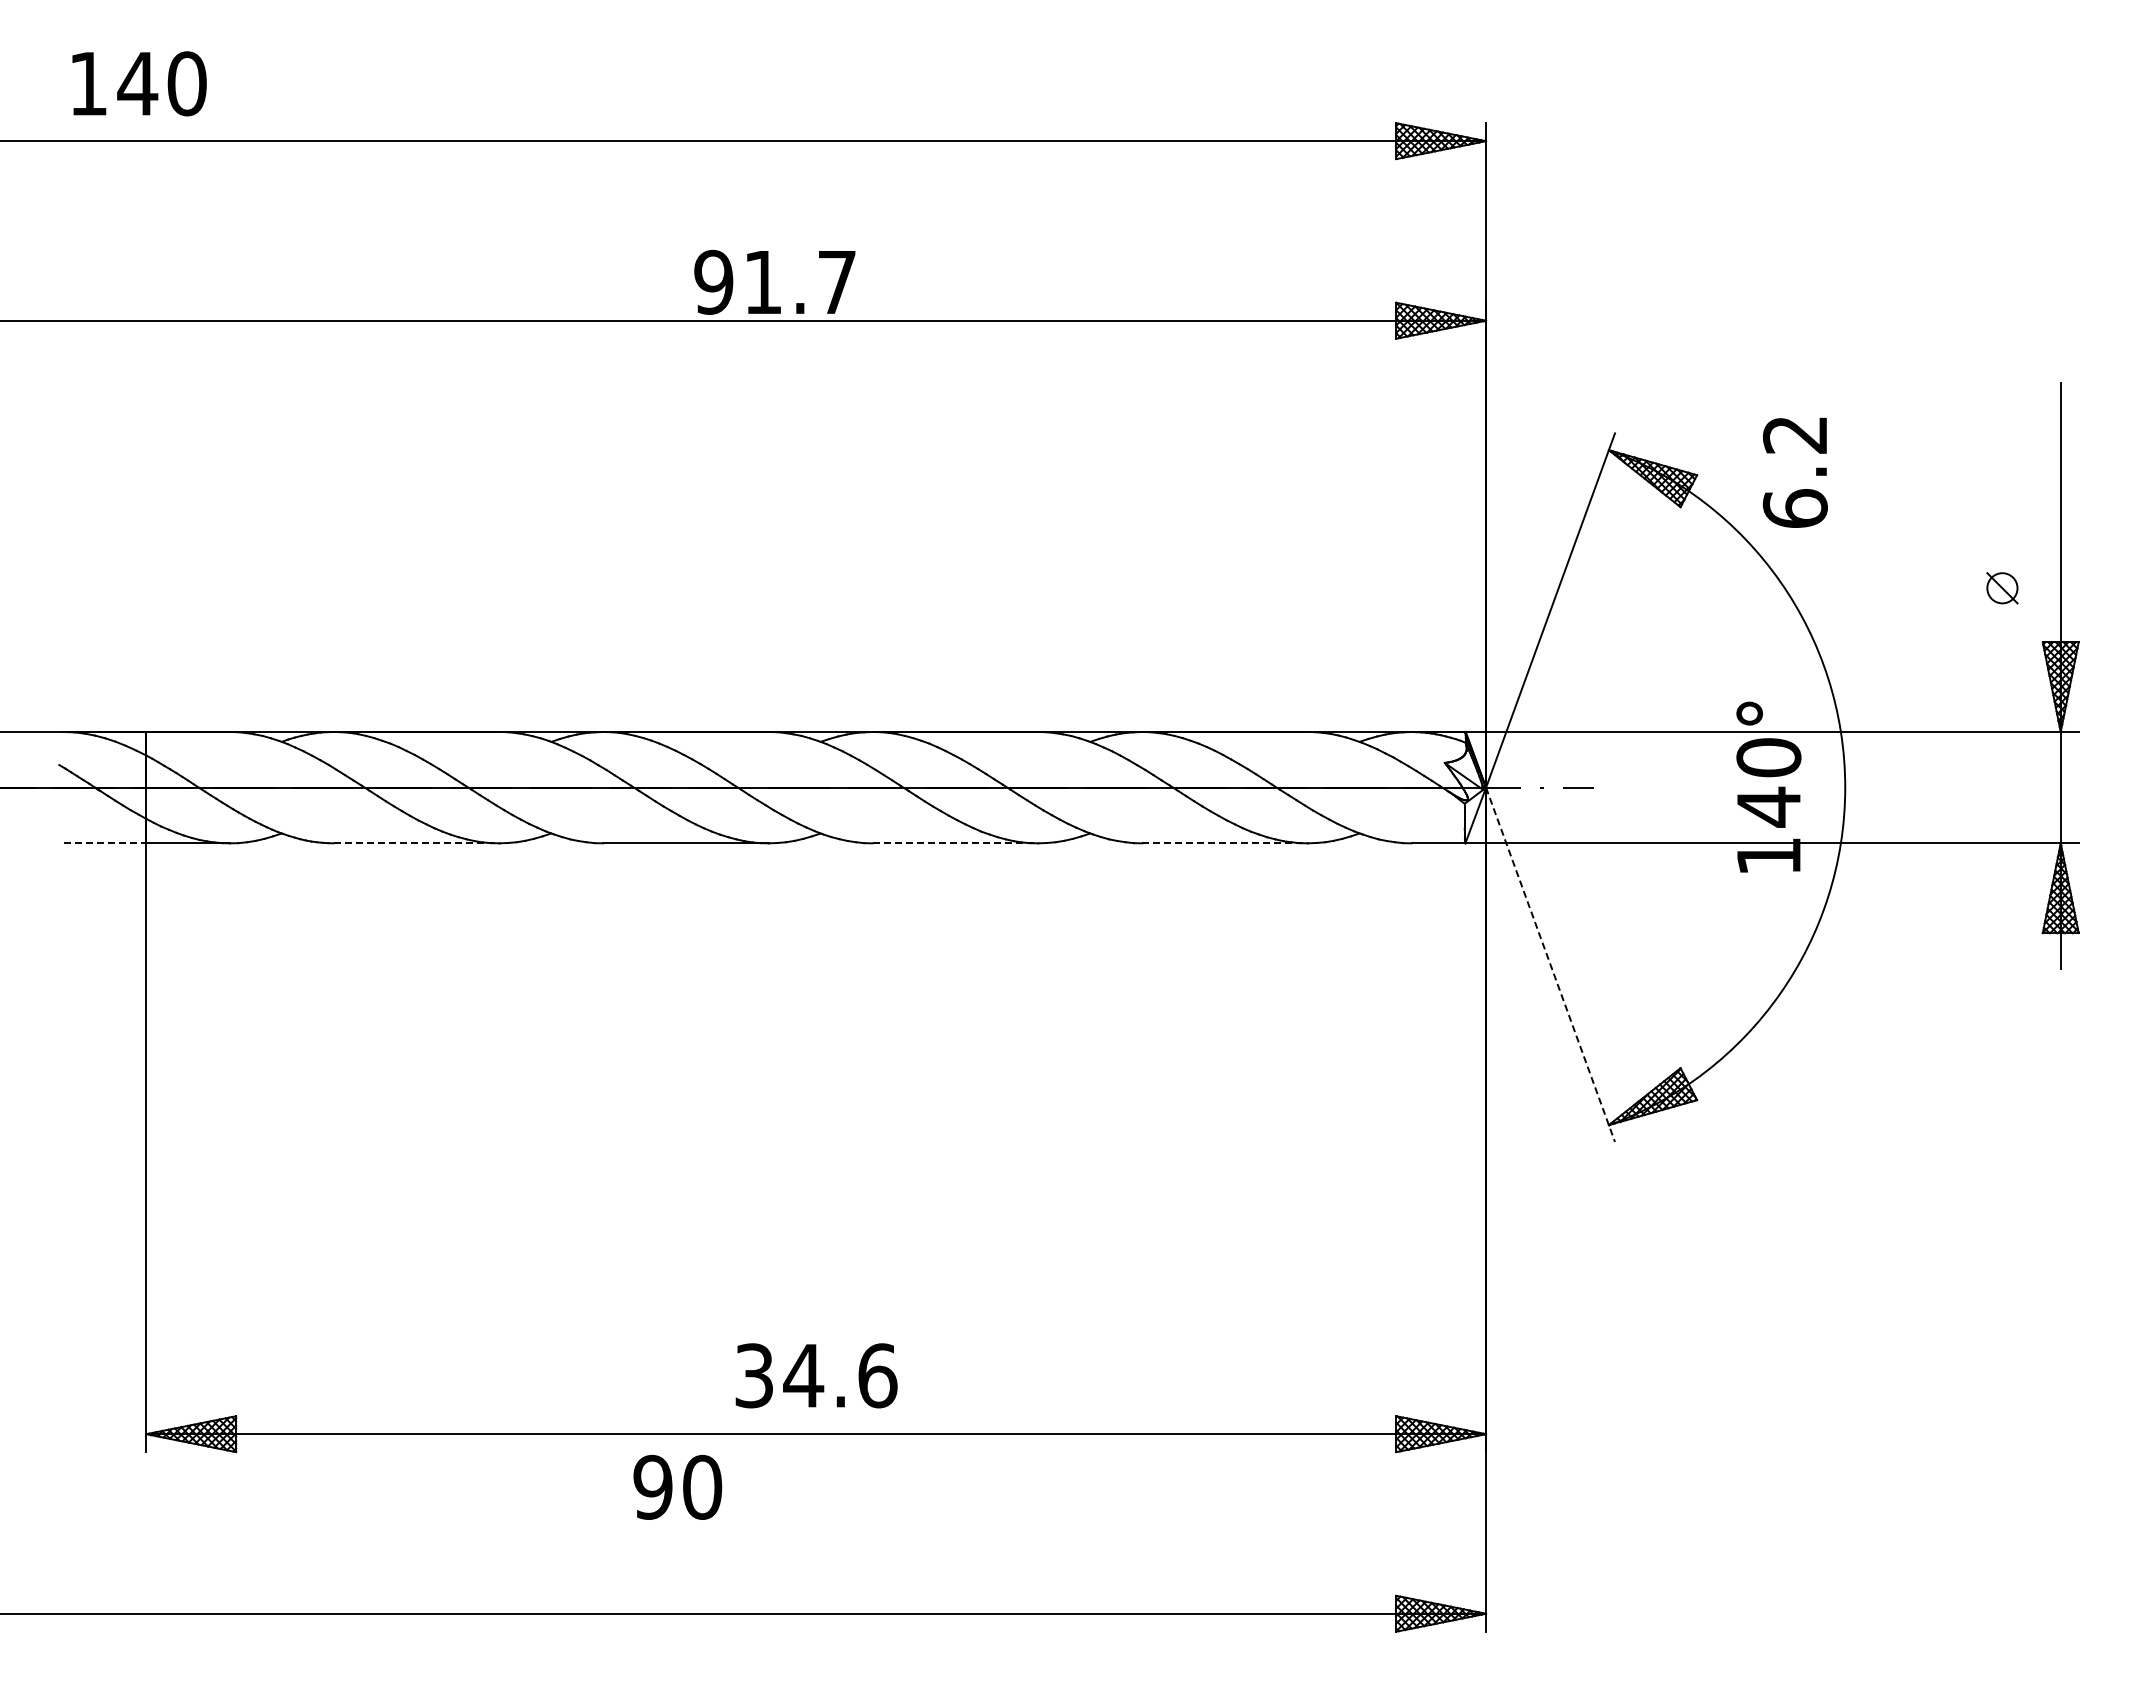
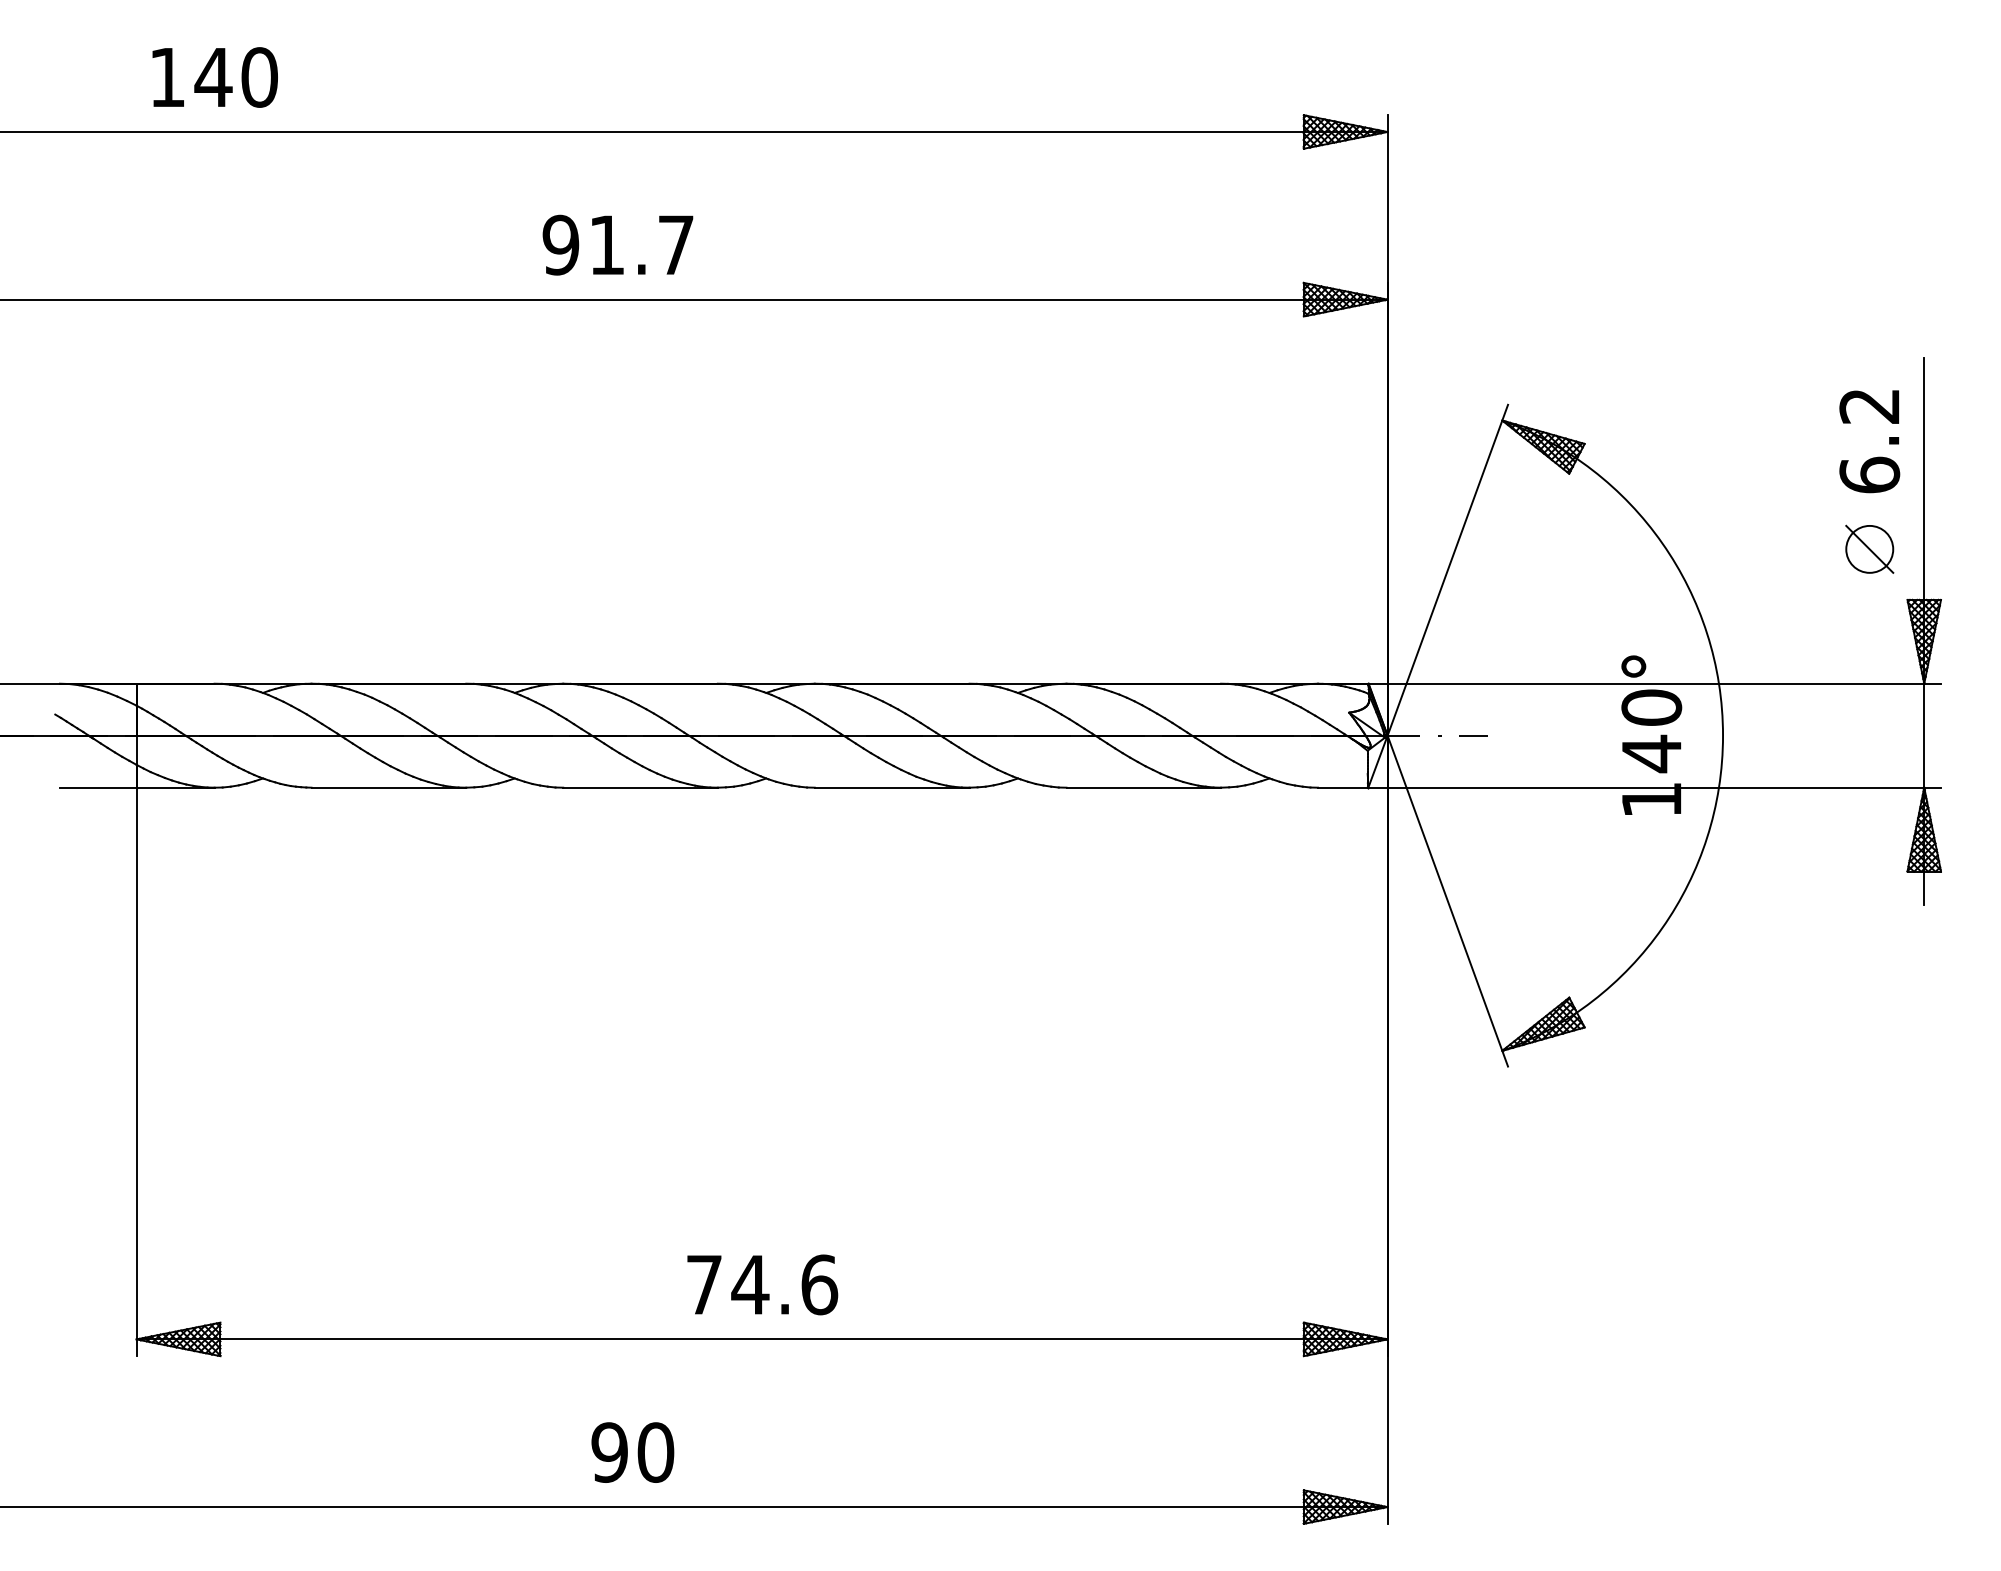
text: (139, 83) -> (215, 77), moved
text: (774, 281) -> (617, 244), moved
text: (1794, 472) -> (1868, 441), moved
part: (2002, 588) -> (1869, 549), size x1.67
line: (105, 843) -> (98, 787), dashed -> solid
line: (416, 843) -> (388, 787), dashed -> solid
line: (955, 843) -> (892, 787), dashed -> solid
line: (1224, 843) -> (1143, 787), dashed -> solid
line: (1550, 964) -> (1447, 900), dashed -> solid
text: (753, 1375) -> (703, 1284), 34.6 -> 74.6
text: (677, 1486) -> (632, 1451), moved

